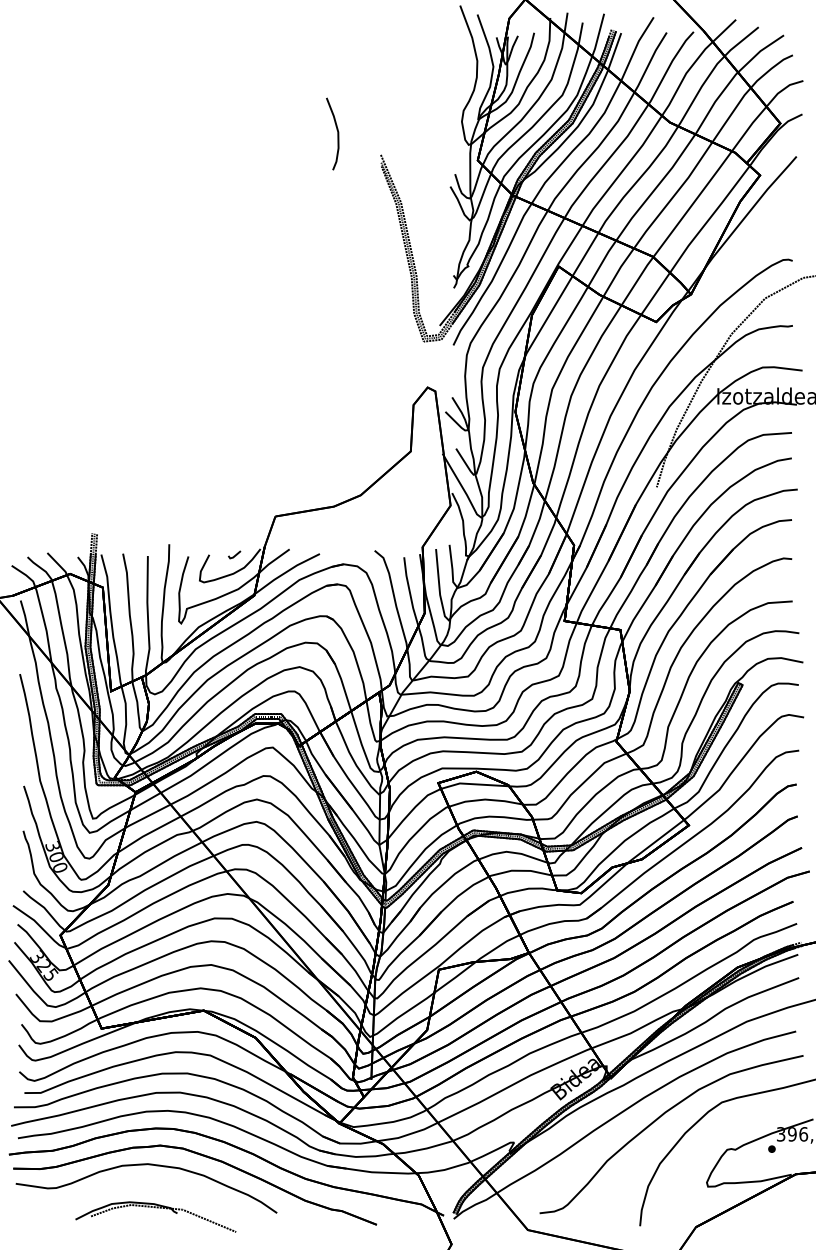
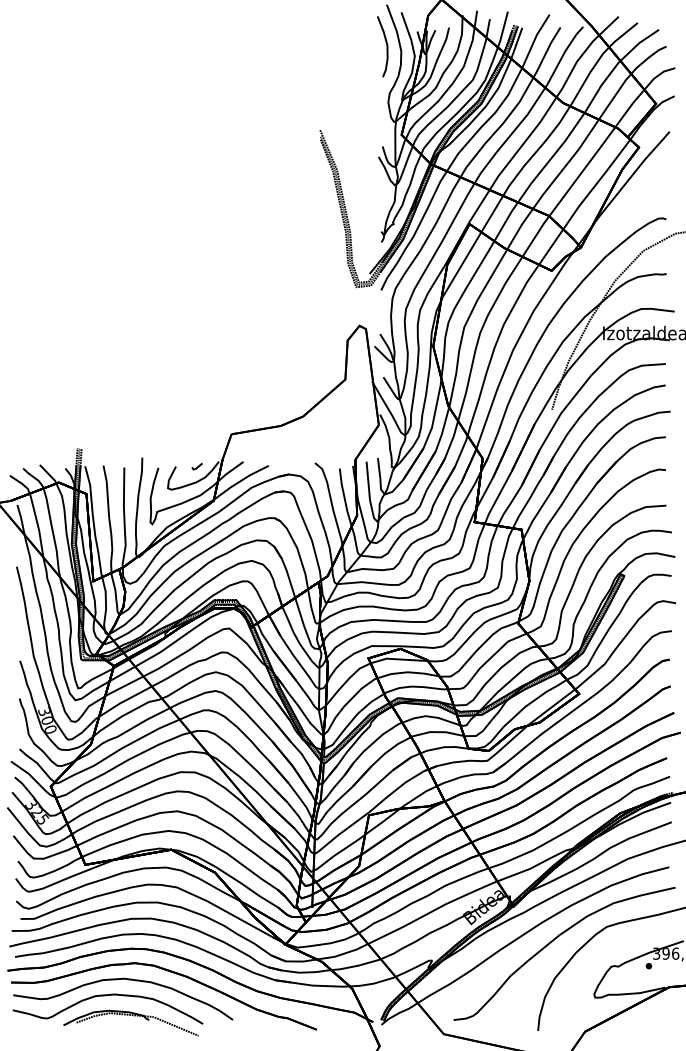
curve: (337, 133) -> (386, 46), moved
part: (126, 1185) -> (106, 996), added

